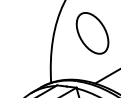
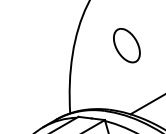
part: (92, 33) -> (126, 45), size x0.6

